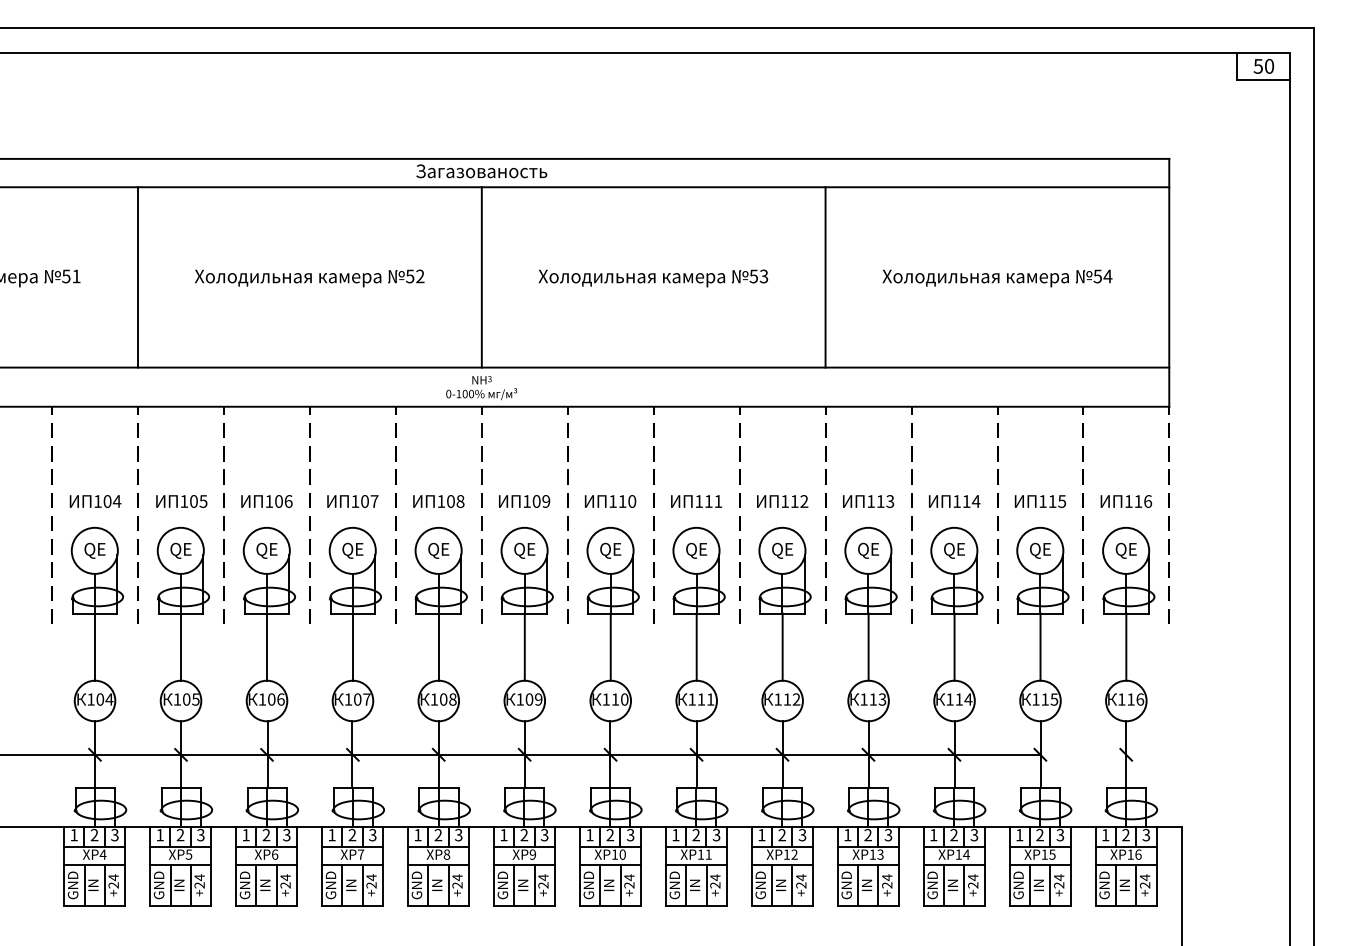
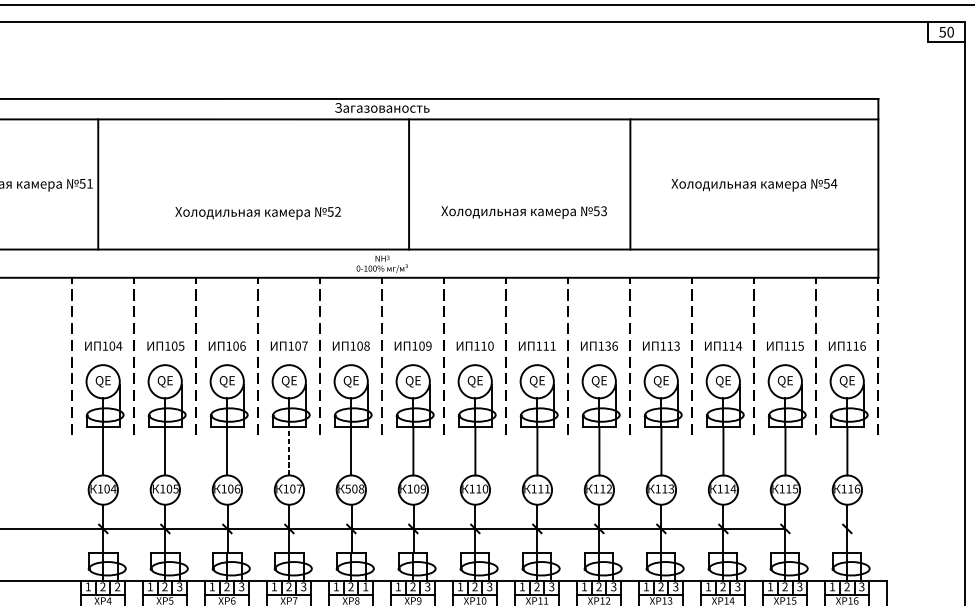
line: (138, 277) -> (98, 184), moved
line: (481, 277) -> (408, 184), moved
text: (309, 278) -> (258, 213), moved
text: (653, 278) -> (524, 212), moved
text: (799, 501) -> (611, 346), 112 -> 136
line: (352, 647) -> (289, 451), solid -> dashed
text: (434, 699) -> (348, 489), 108 -> 508
text: (458, 834) -> (365, 586), 3 -> 1
text: (114, 835) -> (117, 587), 3 -> 2

